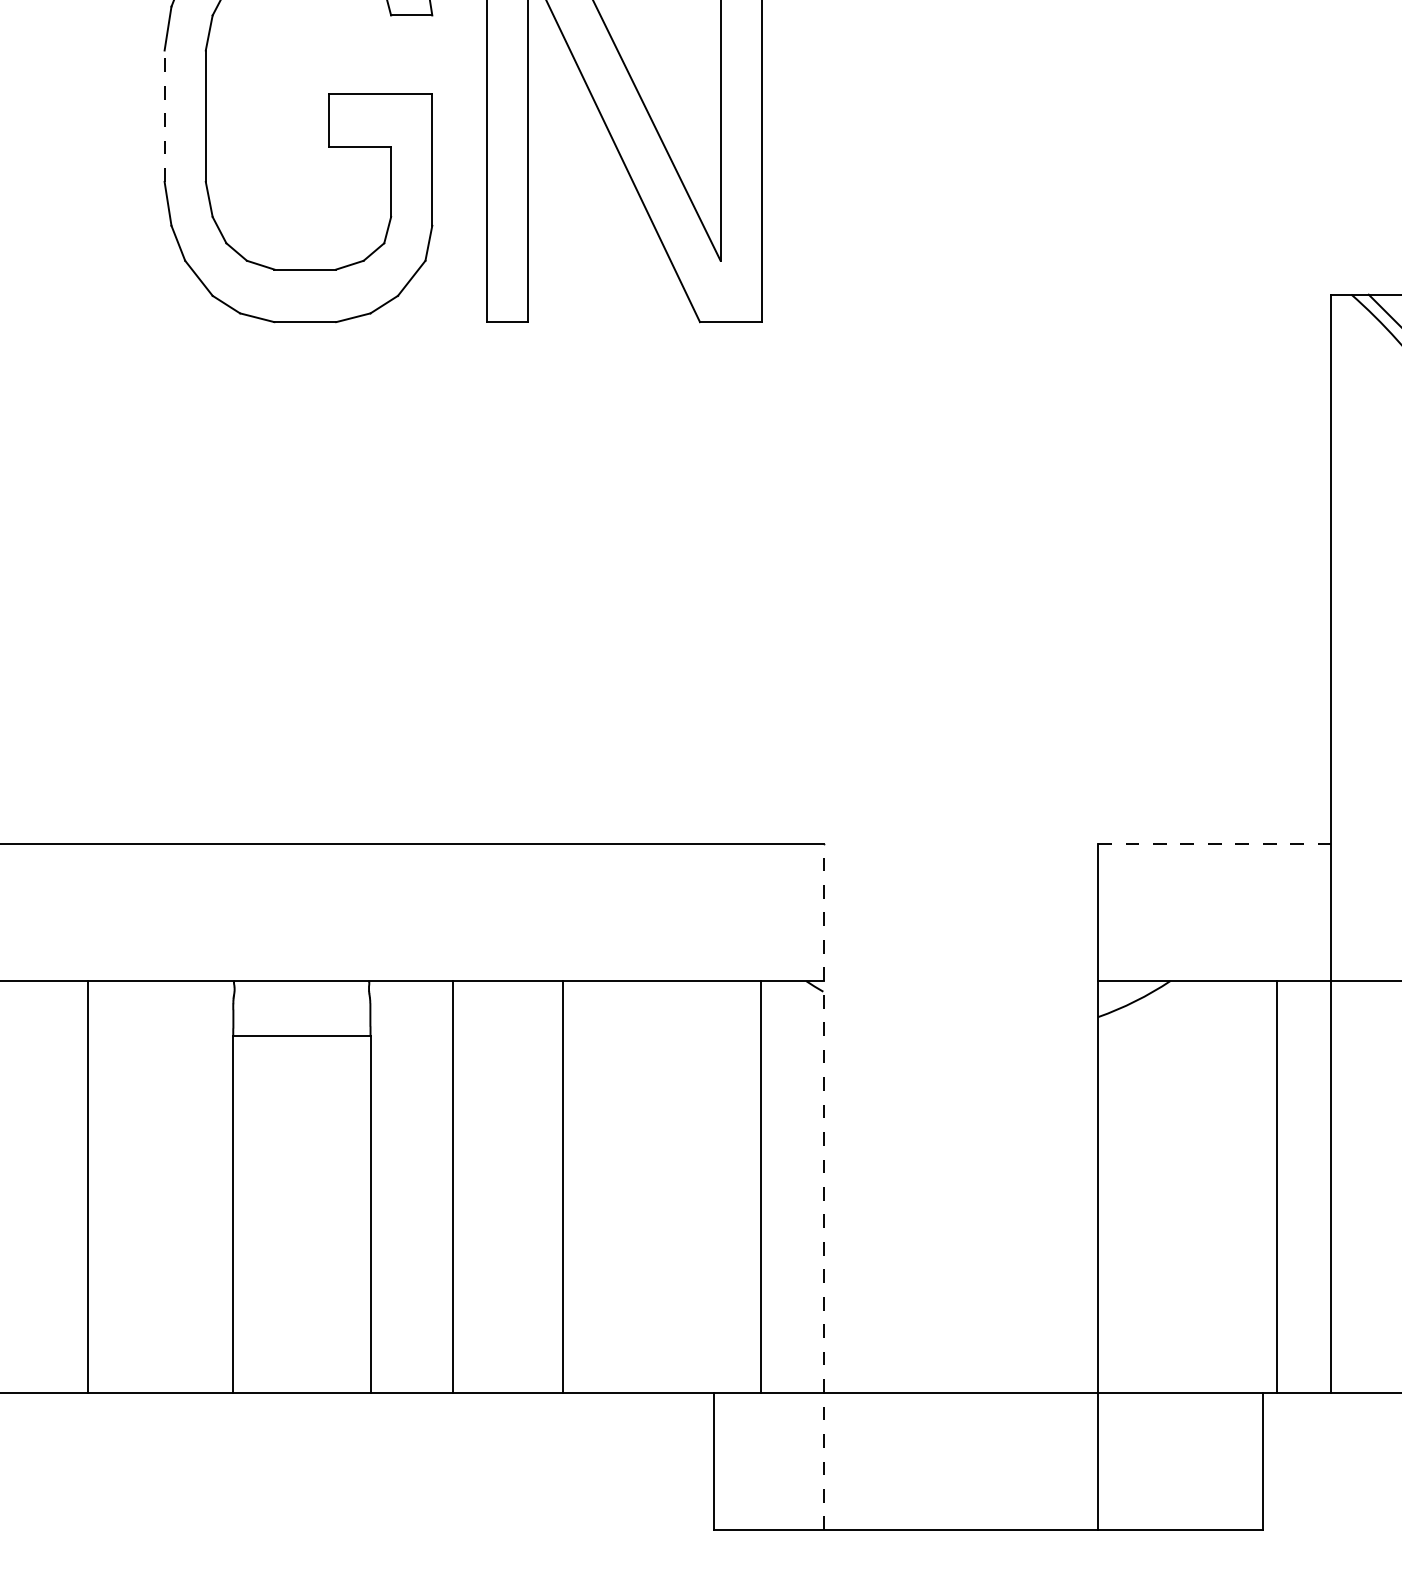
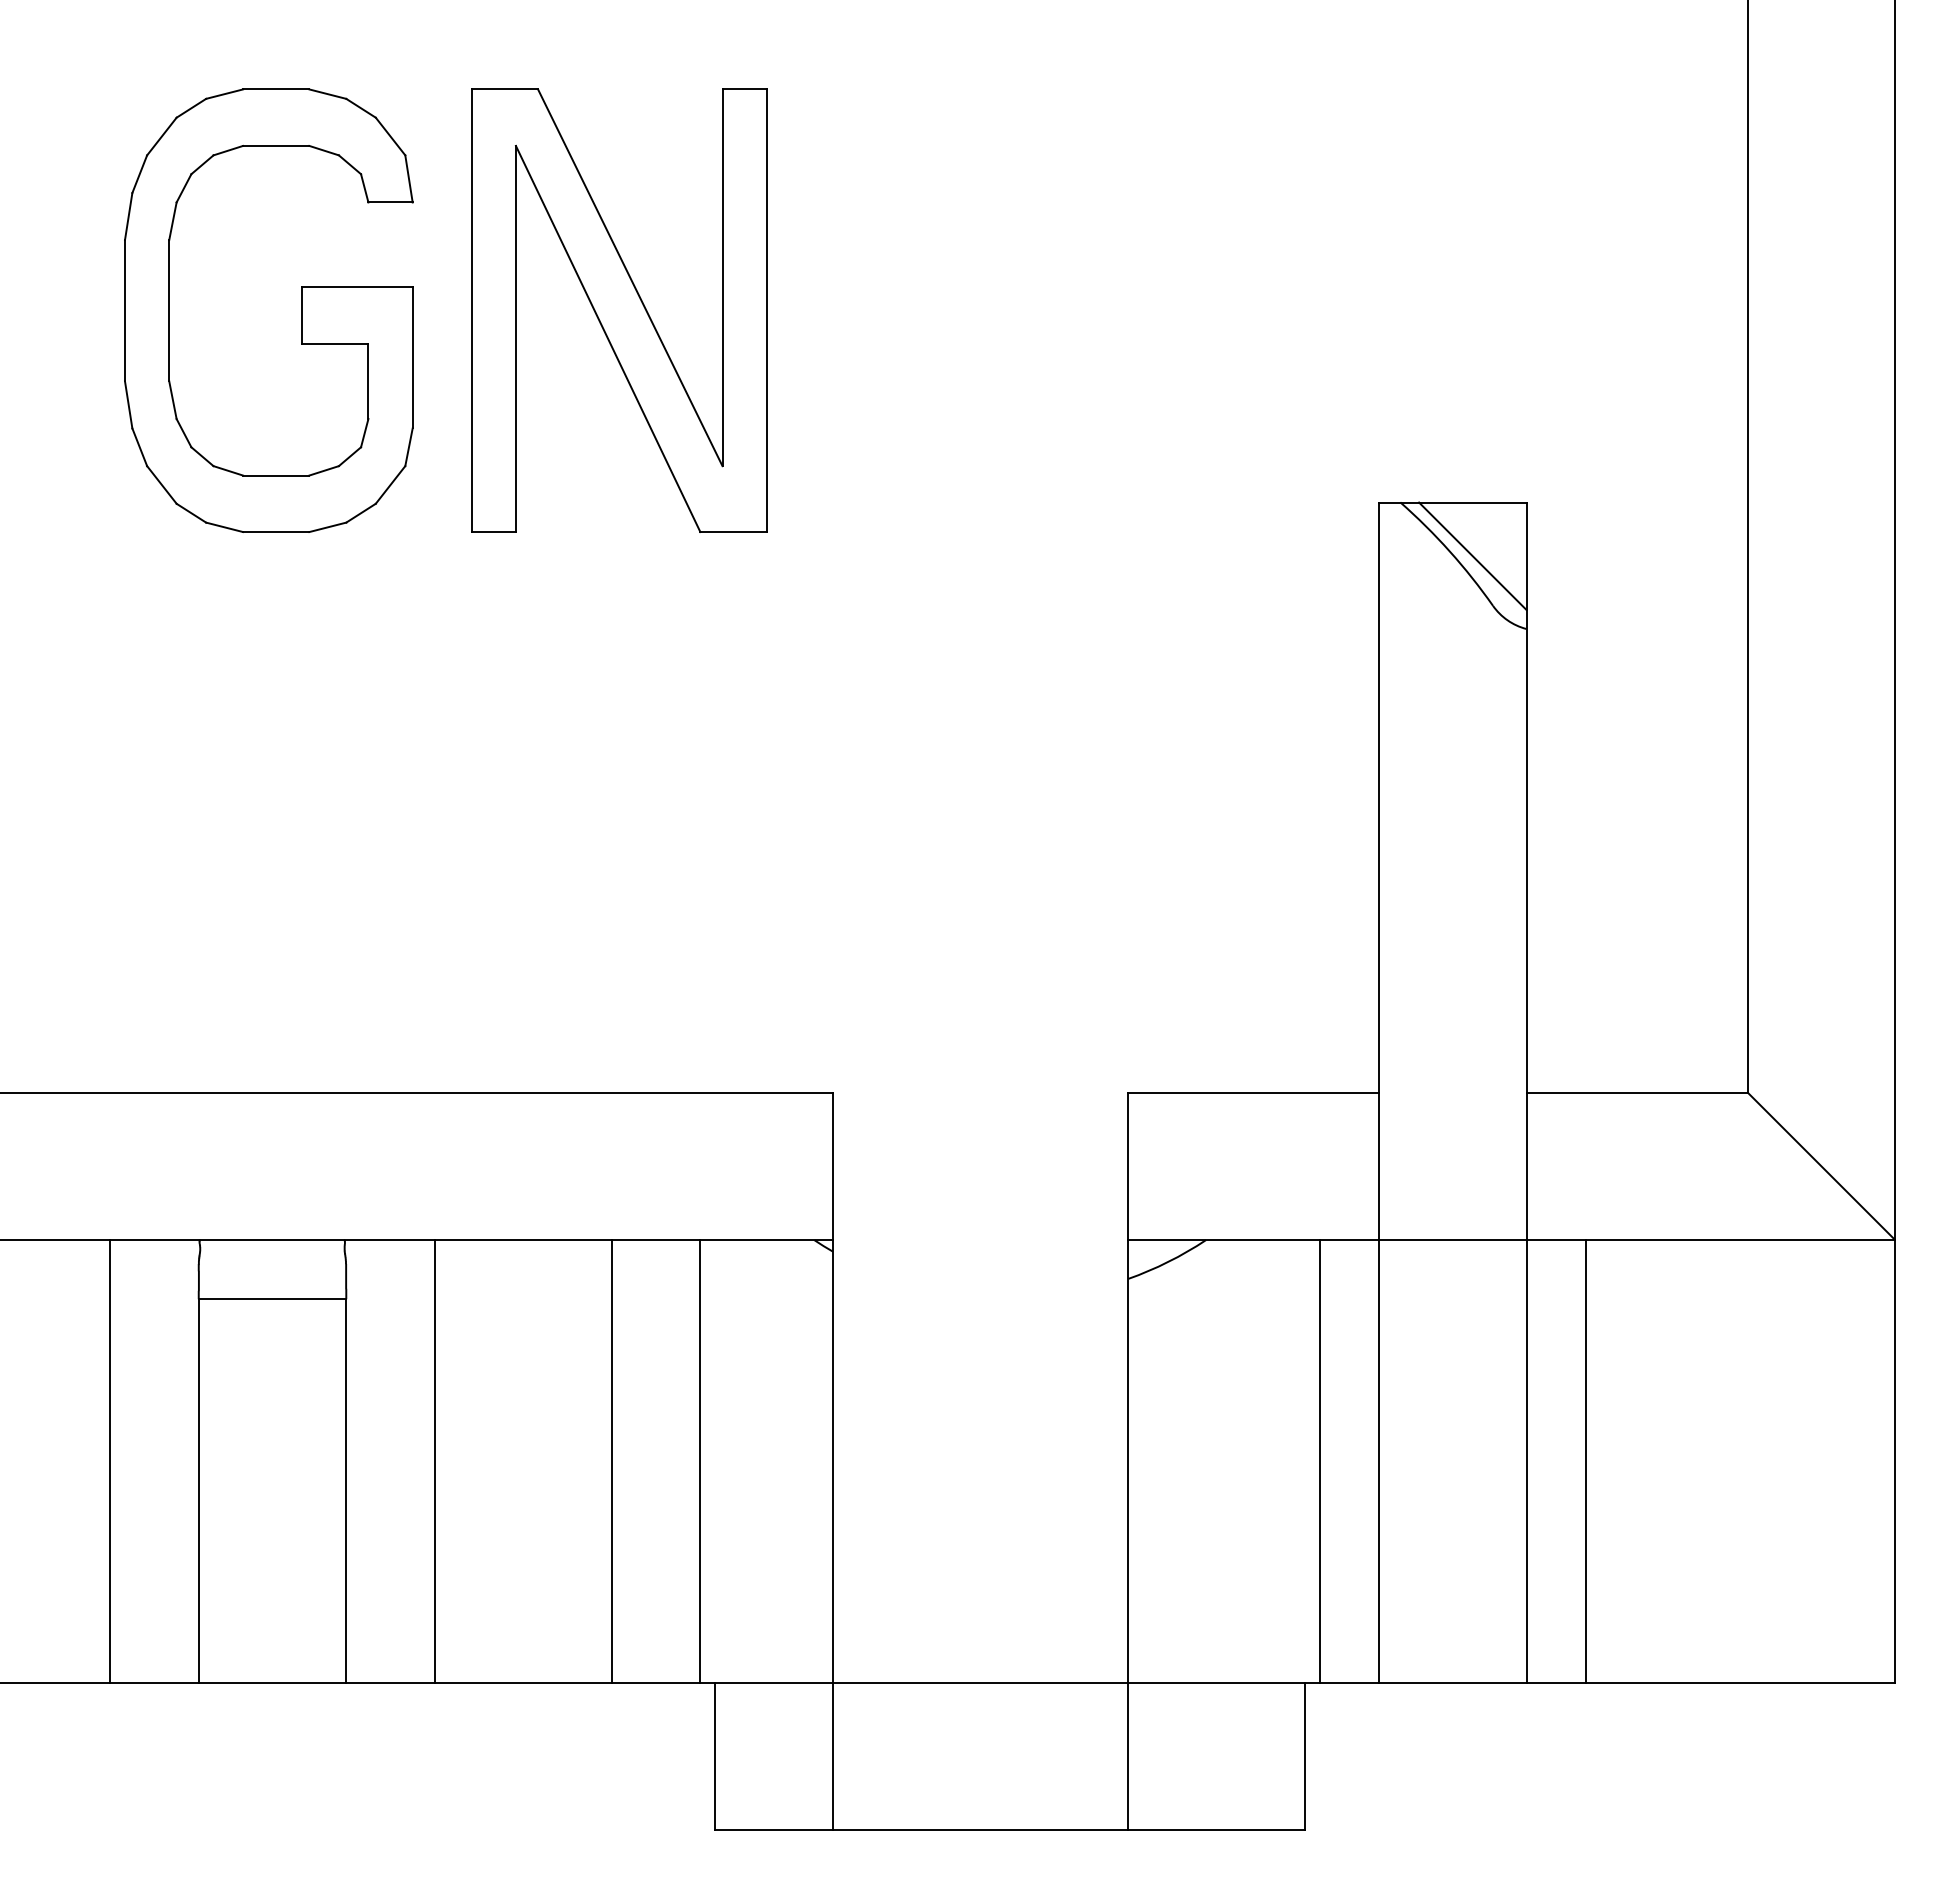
line: (165, 116) -> (125, 310), dashed -> solid
line: (1215, 843) -> (1254, 1092), dashed -> solid
line: (87, 1187) -> (110, 1461), moved
line: (562, 1187) -> (611, 1461), moved
line: (760, 1187) -> (700, 1461), moved
line: (823, 1187) -> (833, 1461), dashed -> solid

